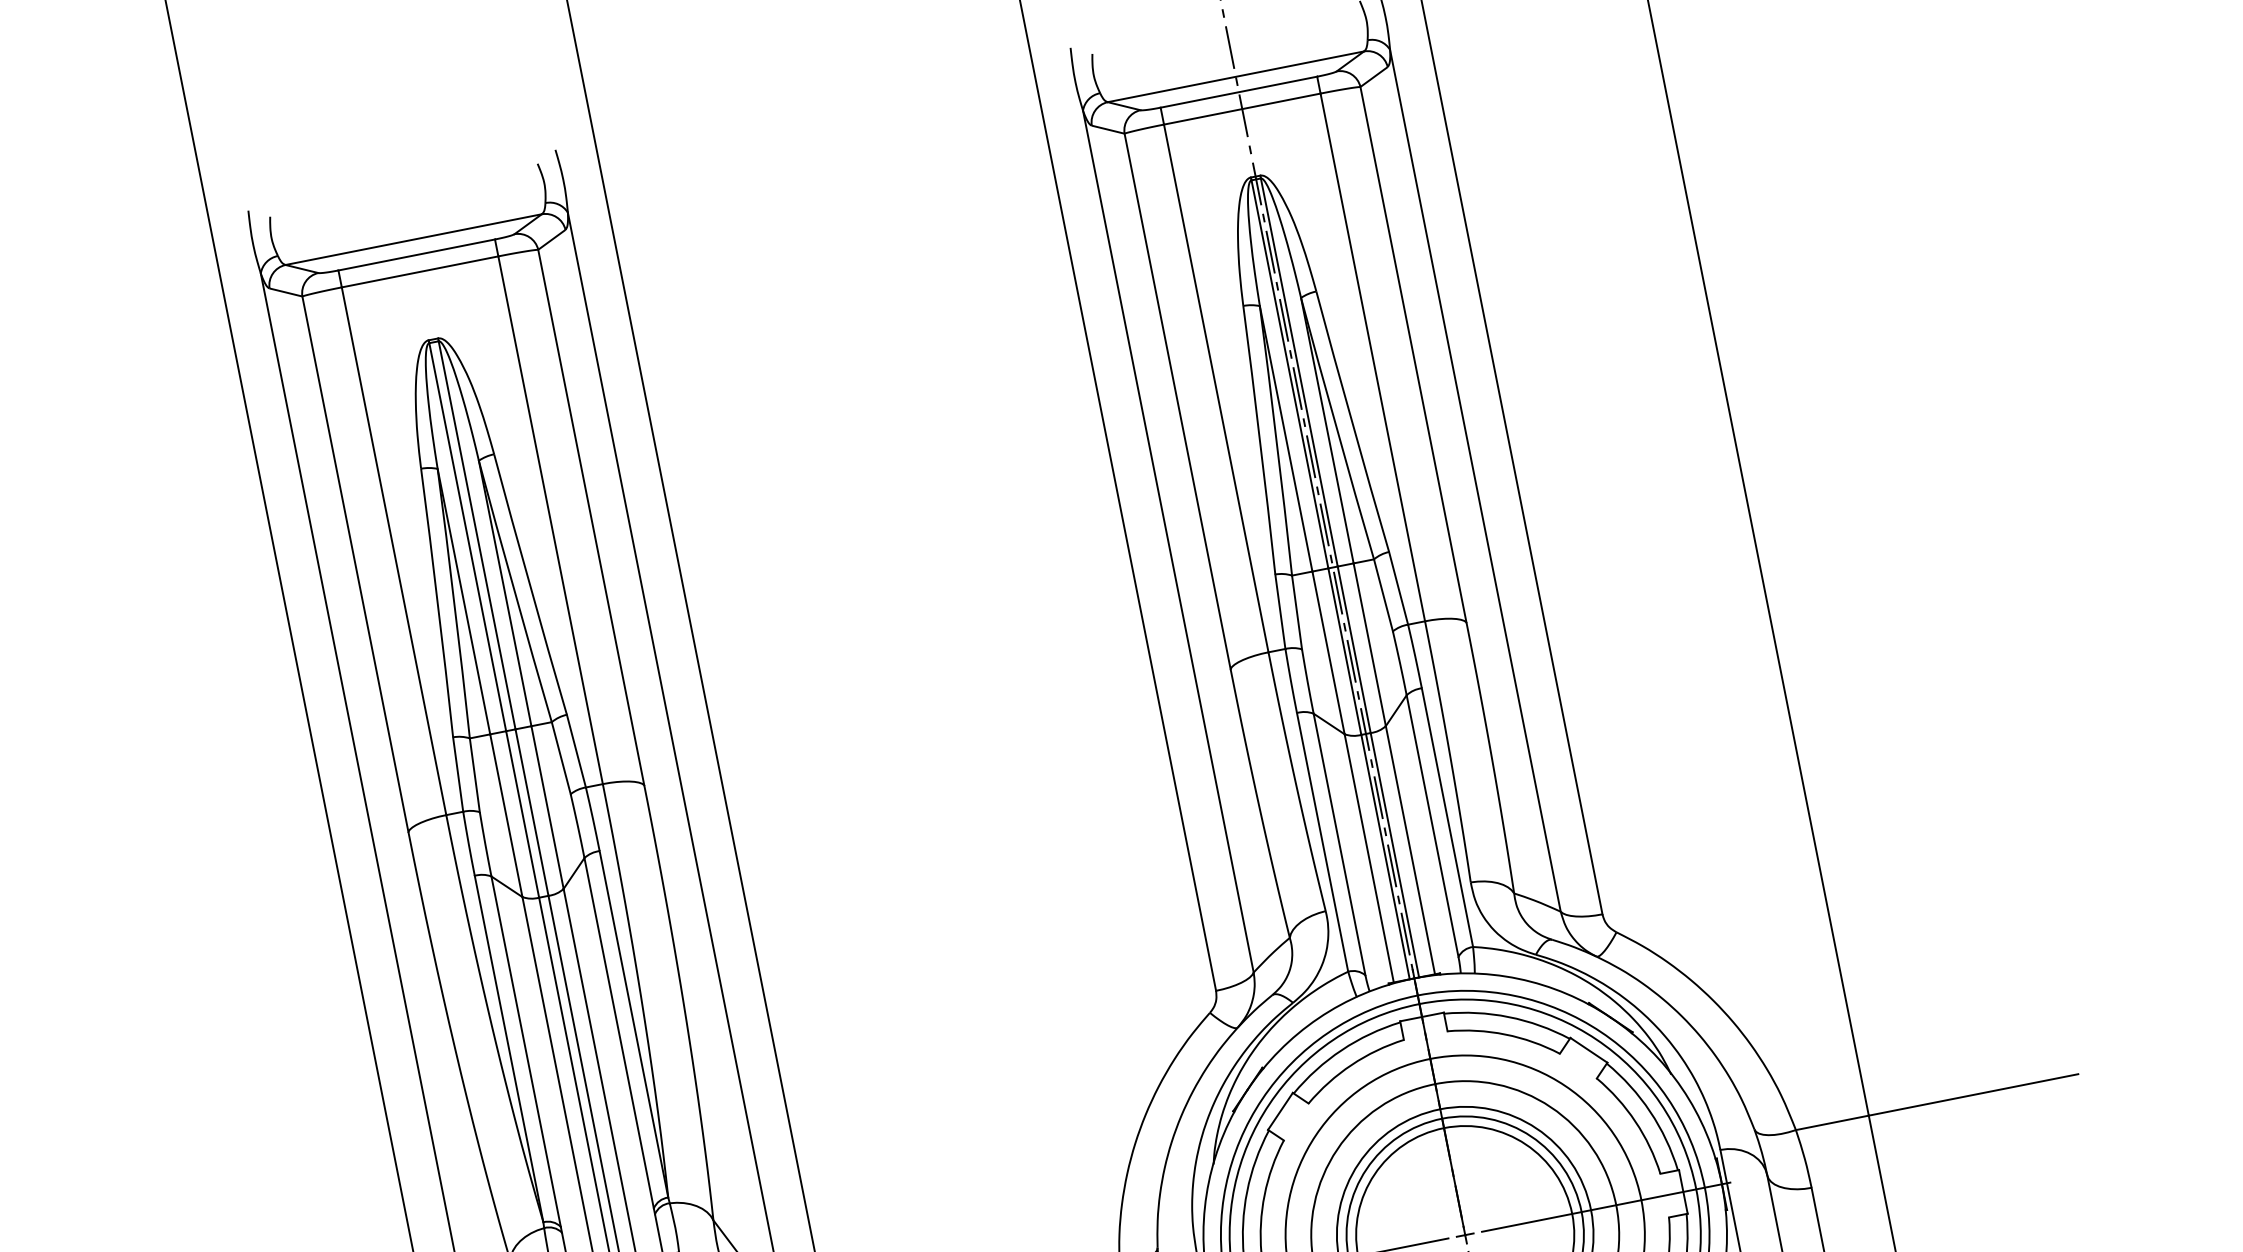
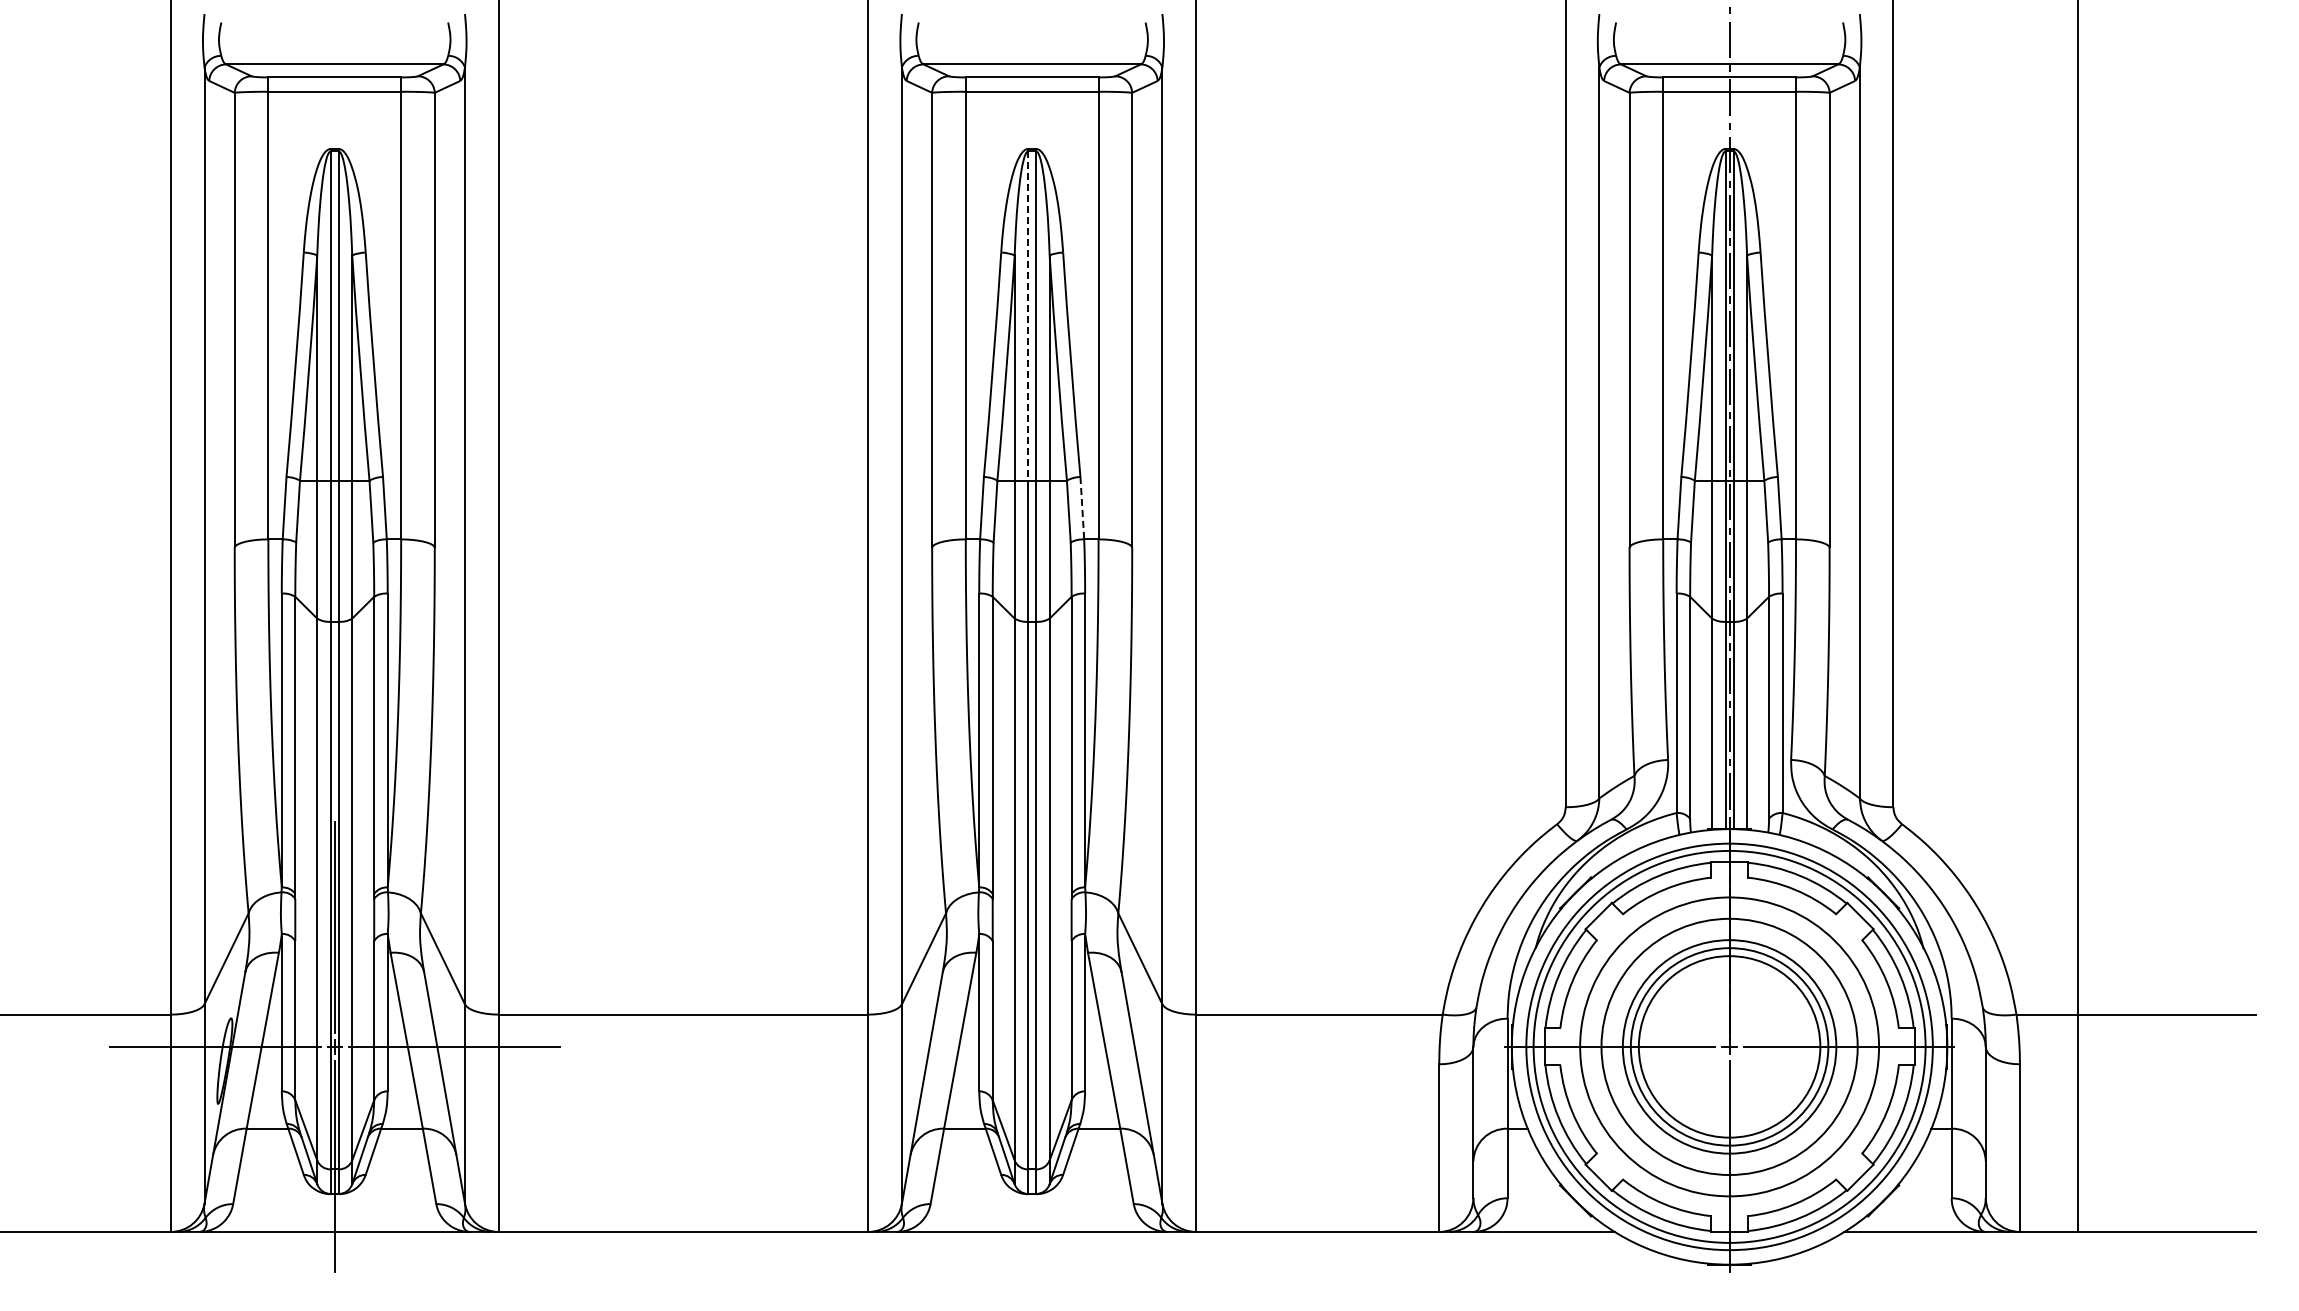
line: (468, 537) -> (1028, 316), solid -> dashed
line: (576, 751) -> (1082, 508), solid -> dashed

